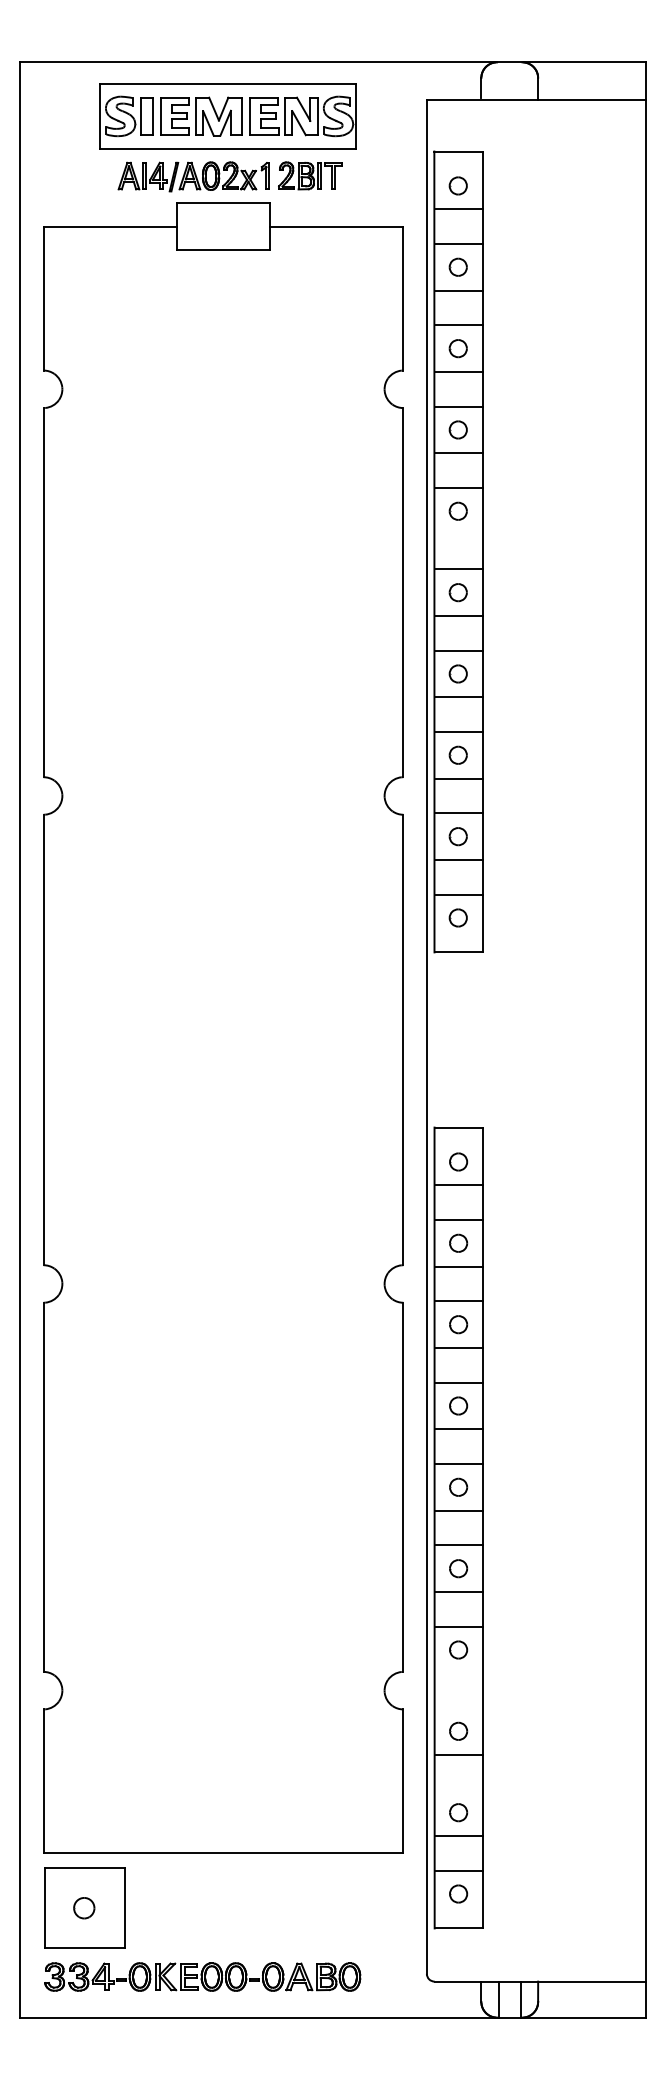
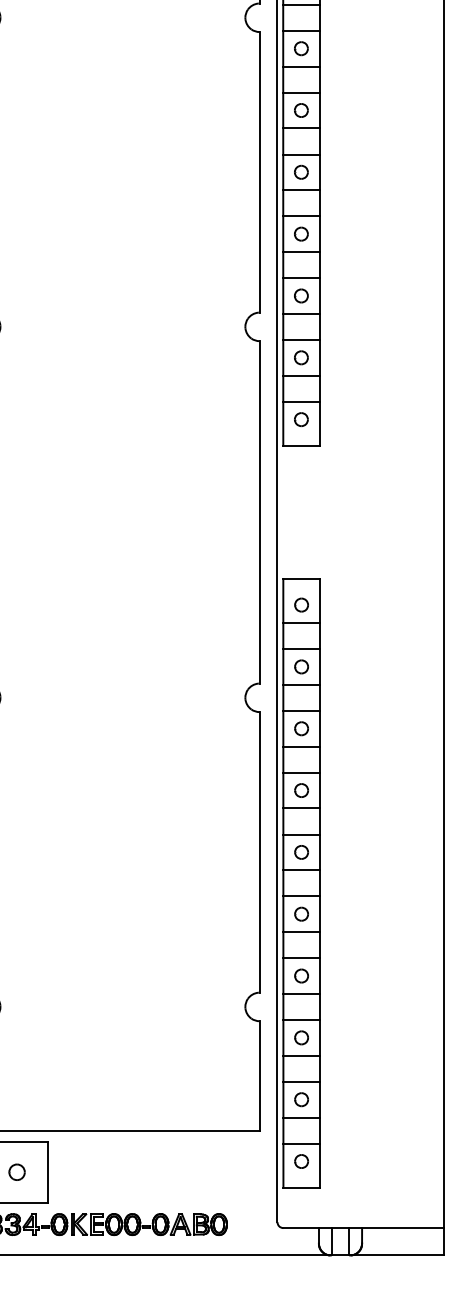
line: (458, 534) -> (301, 128), added
line: (458, 1673) -> (301, 993), added
line: (458, 1707) -> (301, 1019), added
line: (458, 1789) -> (301, 1082), added

